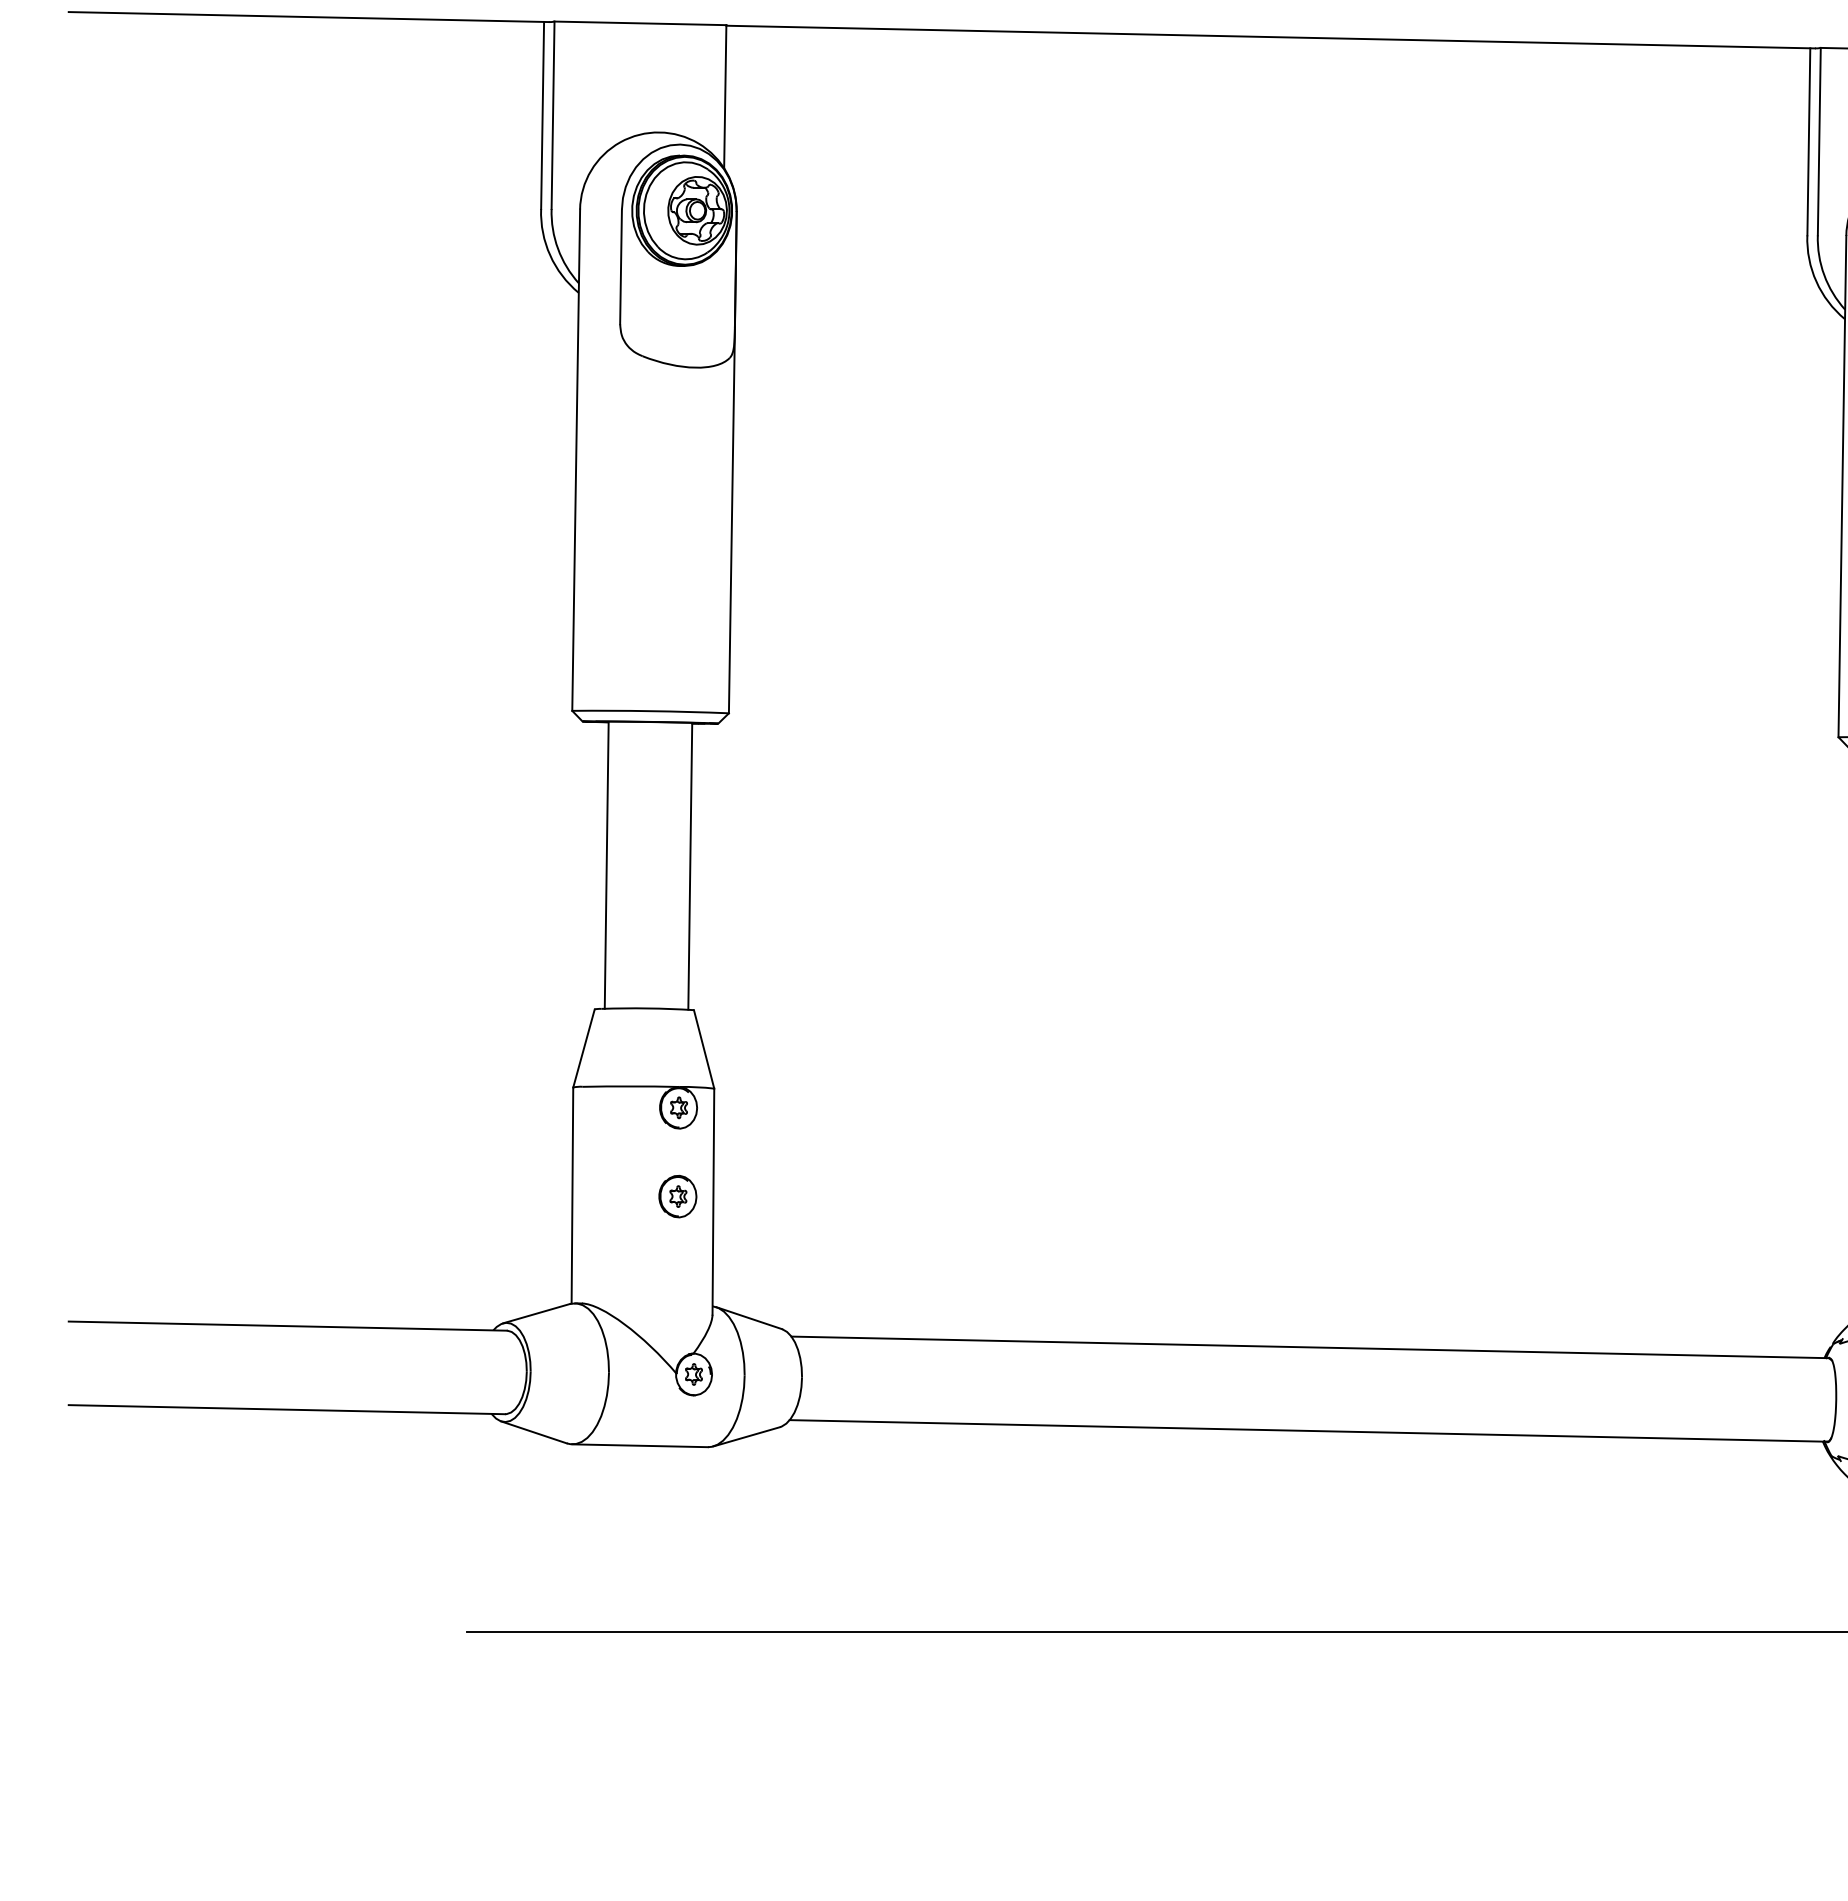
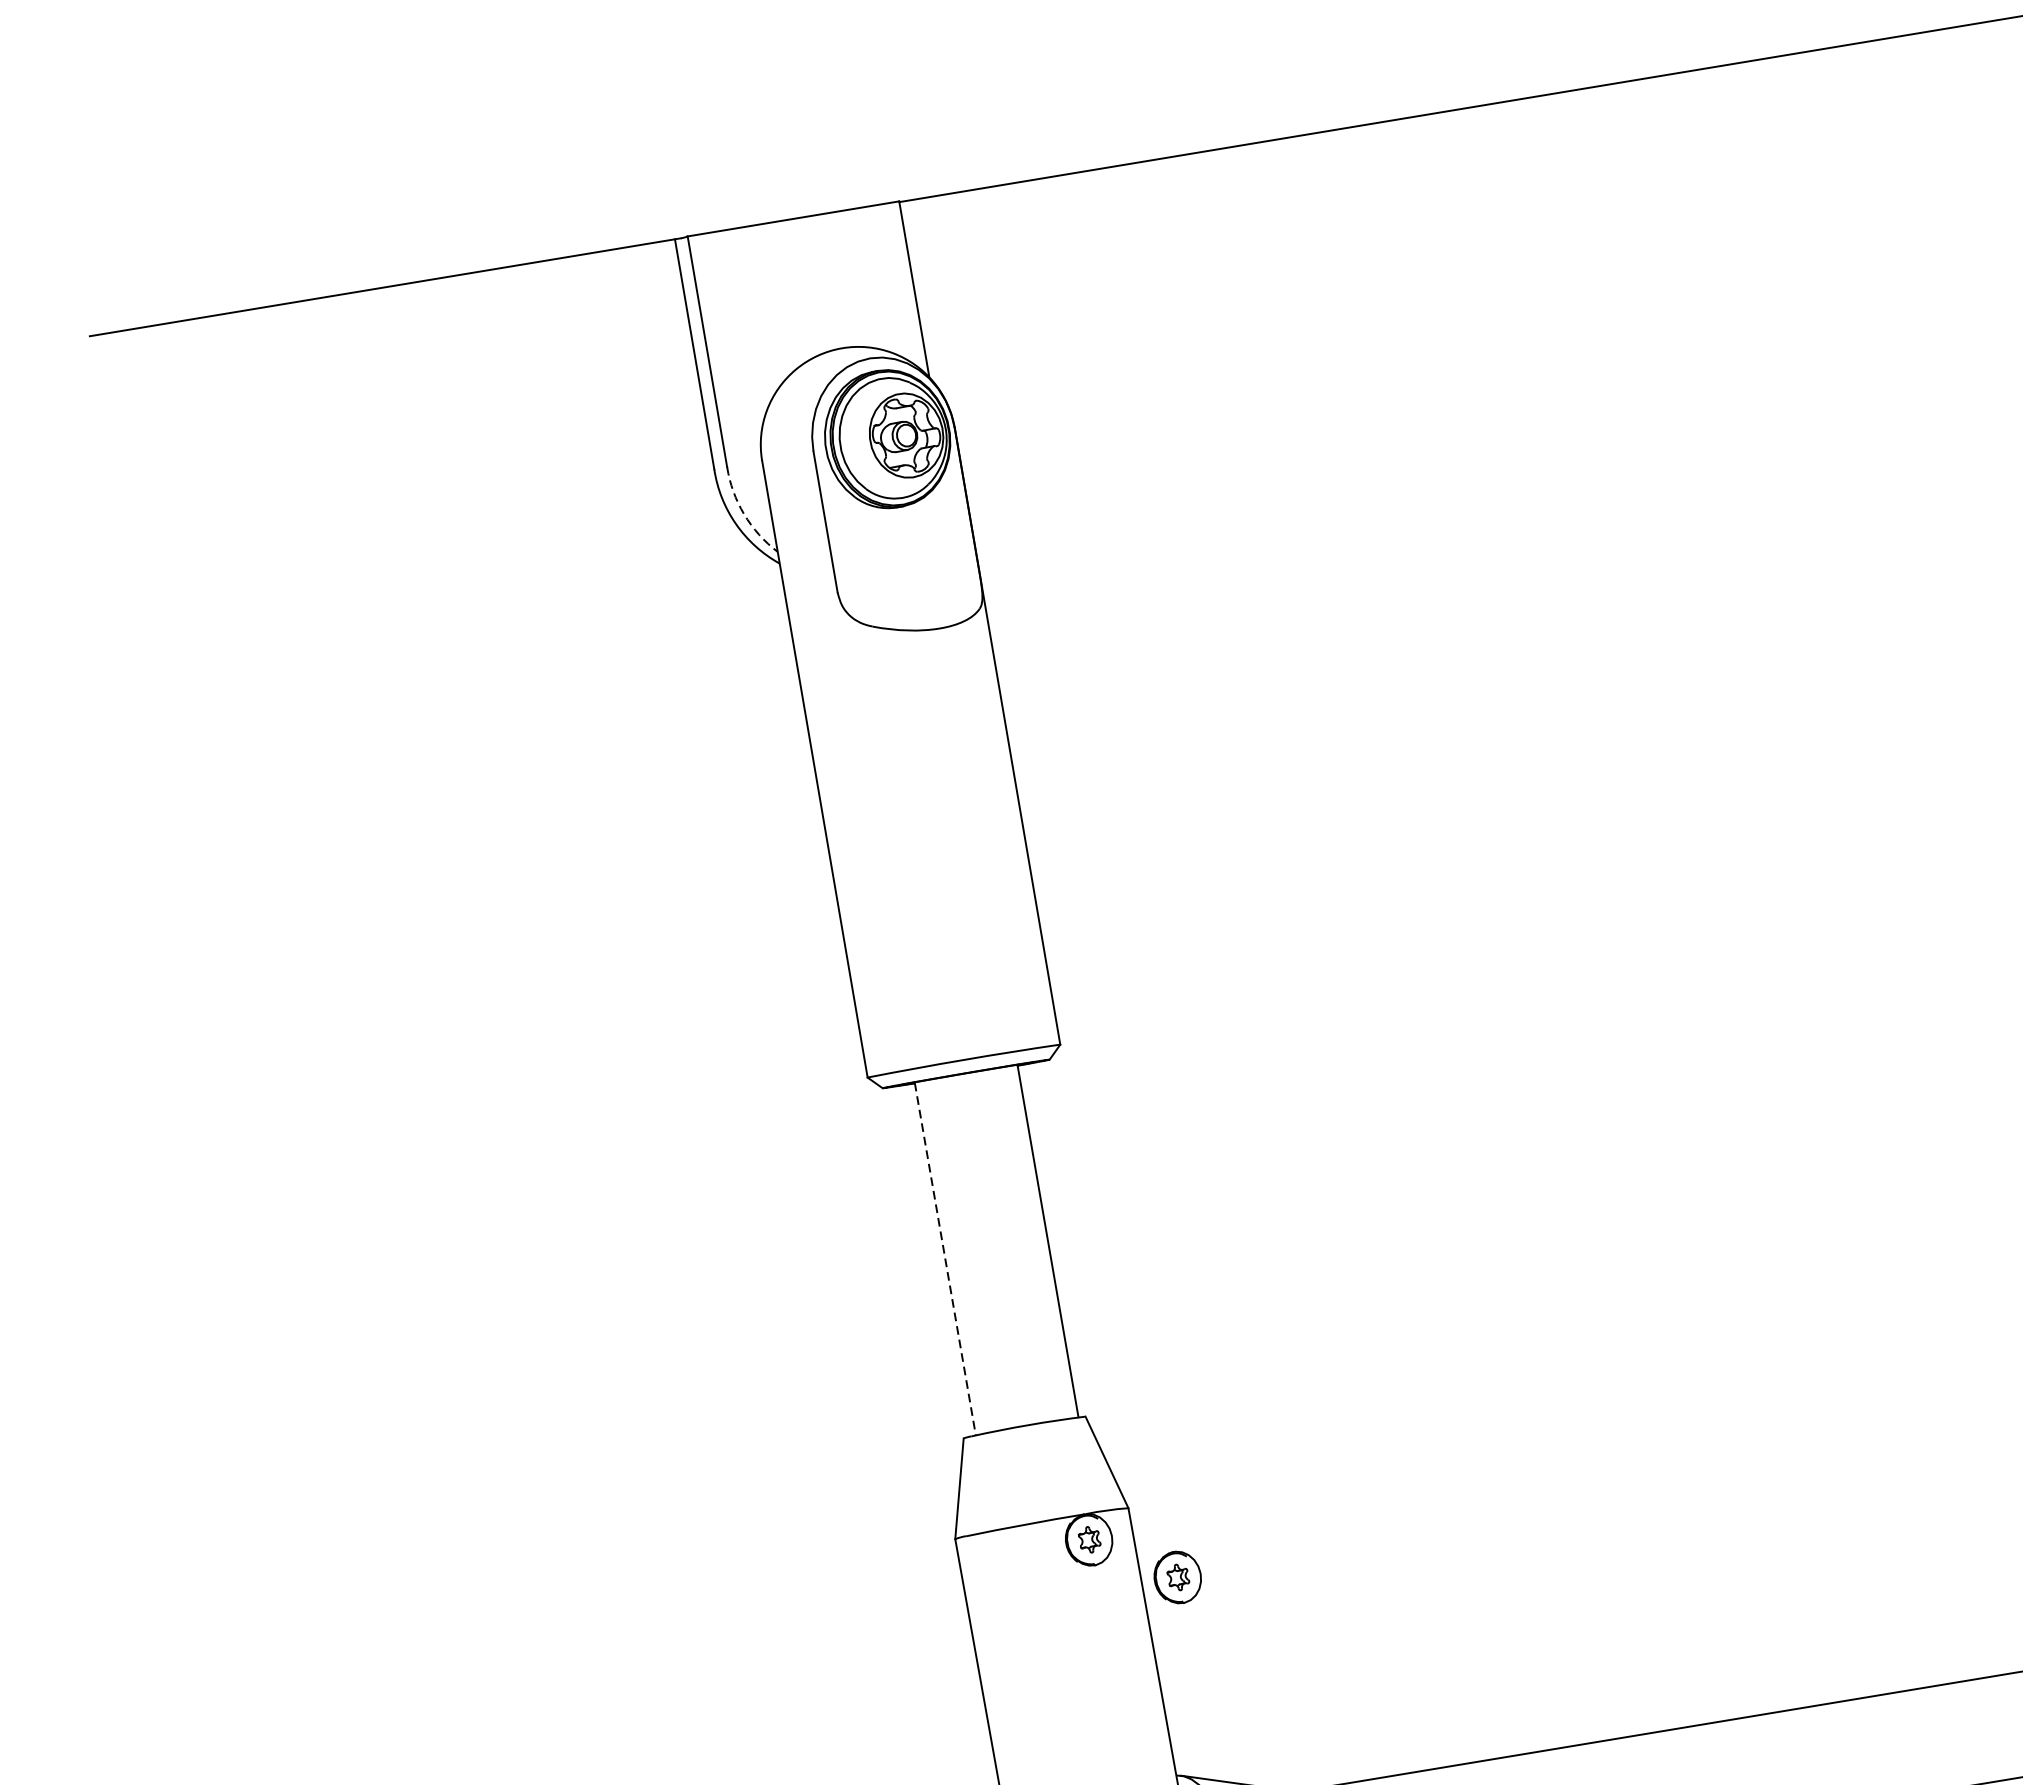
arc: (558, 248) -> (744, 513), solid -> dashed
line: (606, 865) -> (945, 1259), solid -> dashed
part: (677, 1196) -> (1177, 1577), moved

